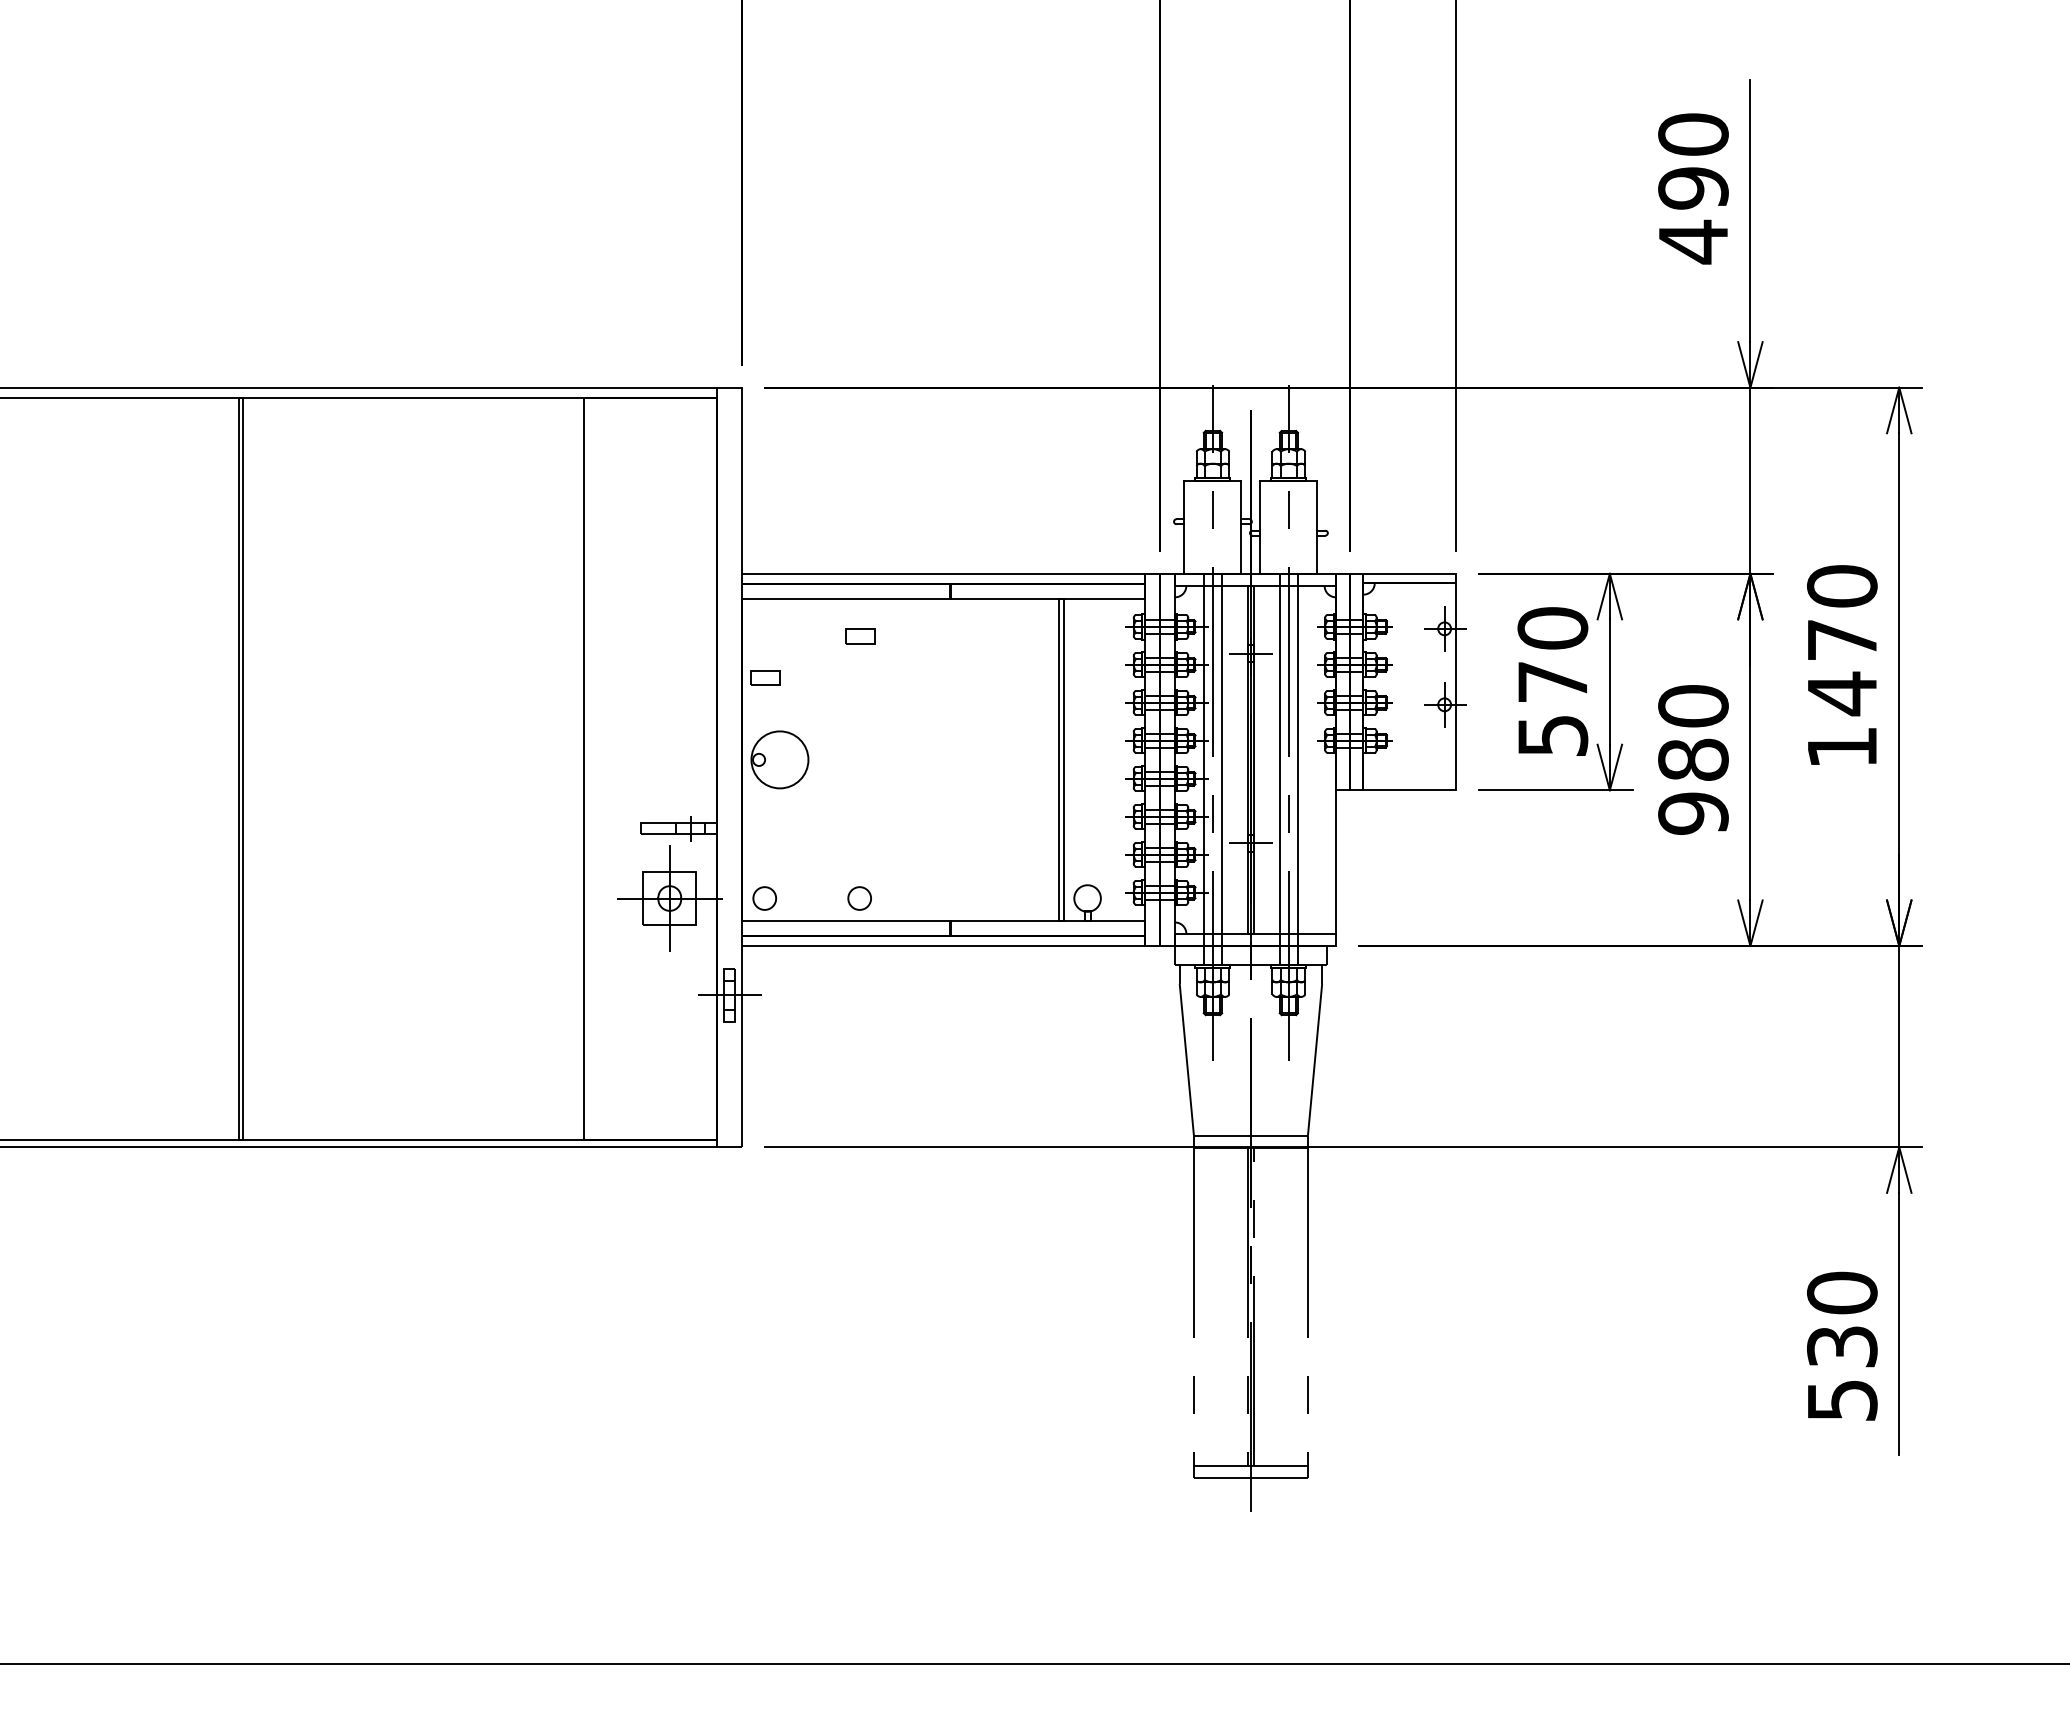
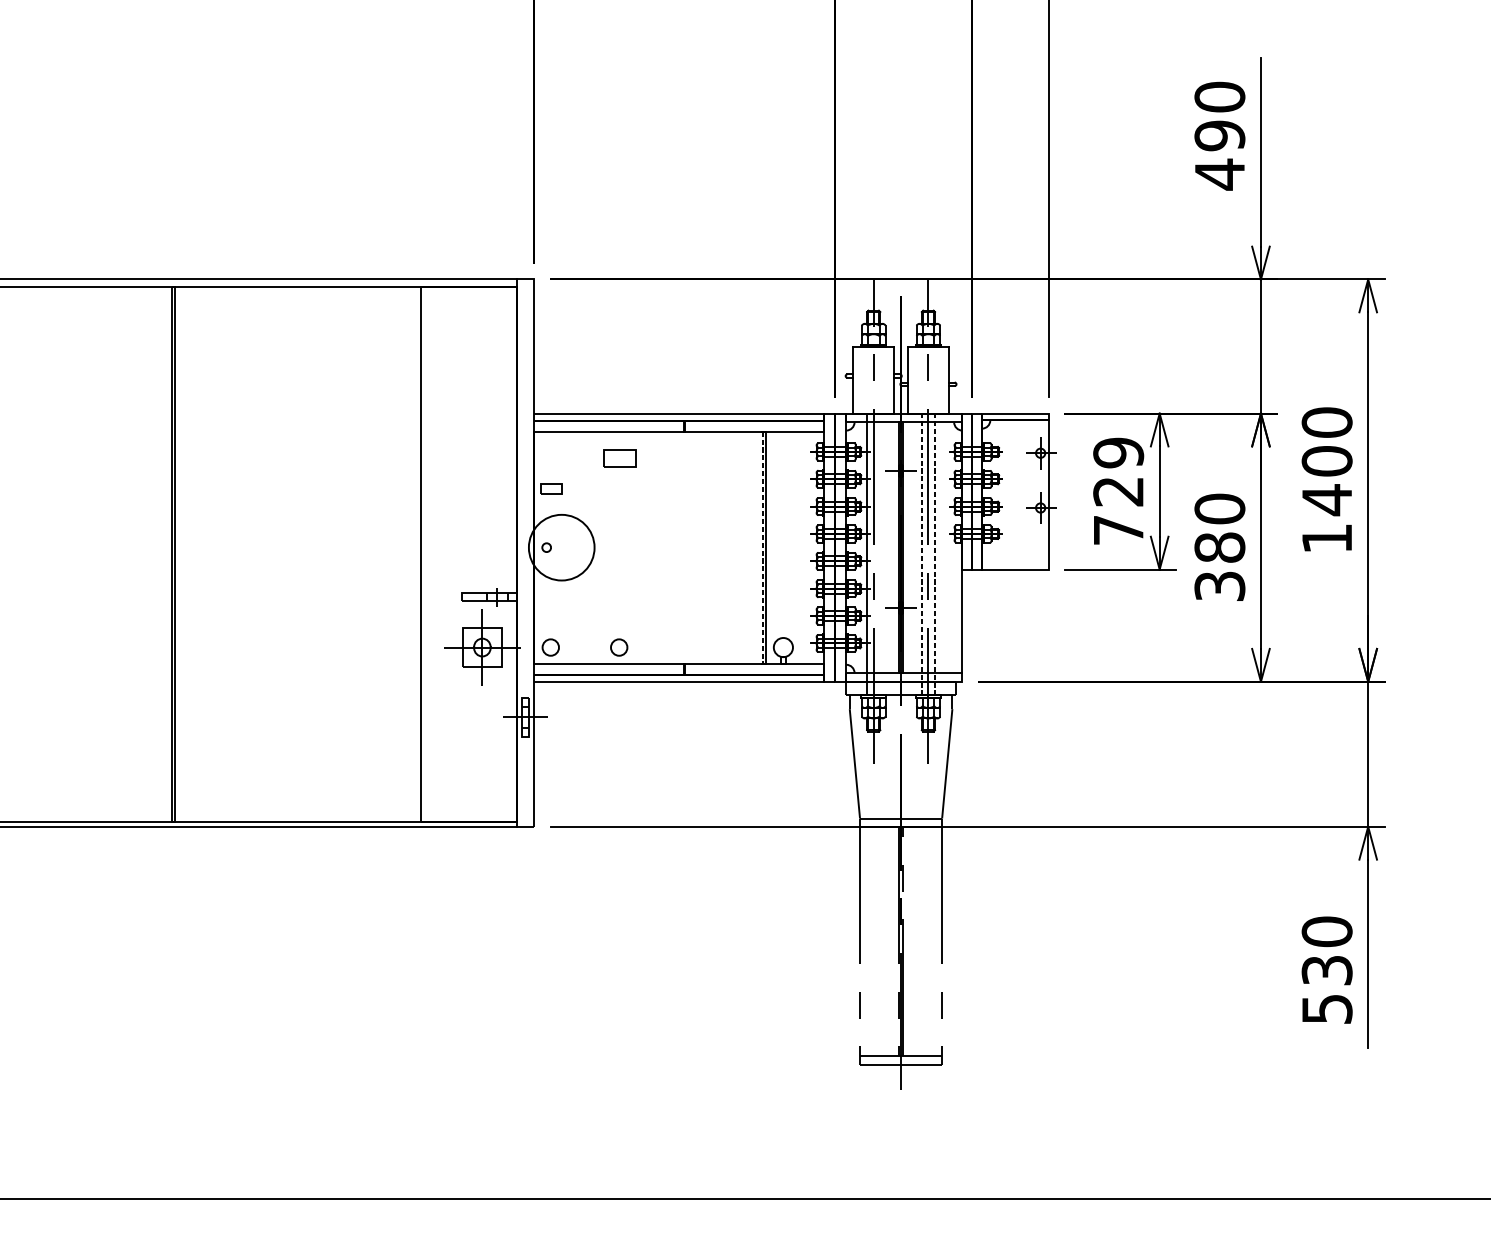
part: (860, 636) -> (619, 458), size x1.6
text: (1842, 639) -> (1327, 460), 1470 -> 1400
text: (1552, 681) -> (1118, 491), 570 -> 729
circle: (779, 759) -> (561, 547), size x1.6
line: (1059, 760) -> (763, 548), solid -> dashed
line: (1222, 769) -> (880, 554), removed
line: (1279, 769) -> (921, 554), solid -> dashed
line: (1298, 769) -> (935, 554), solid -> dashed
text: (1693, 813) -> (1219, 586), 980 -> 380

